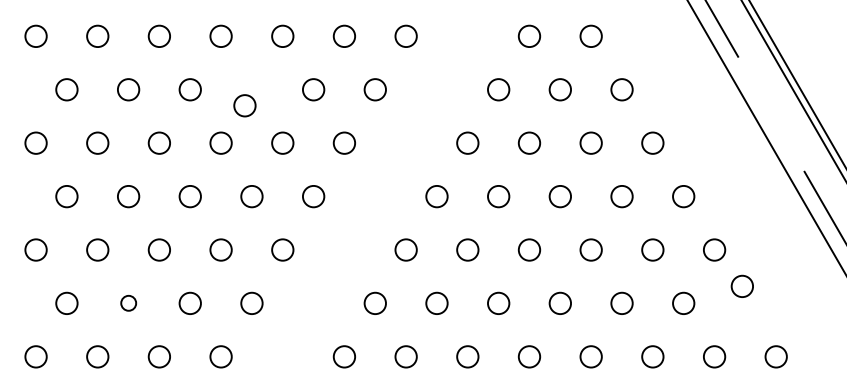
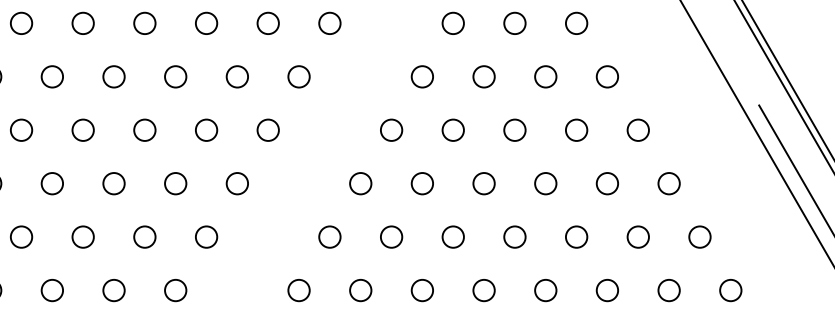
circle: (244, 105) -> (206, 23), moved
circle: (741, 285) -> (699, 236), moved
circle: (128, 302) -> (83, 236), size x1.43

